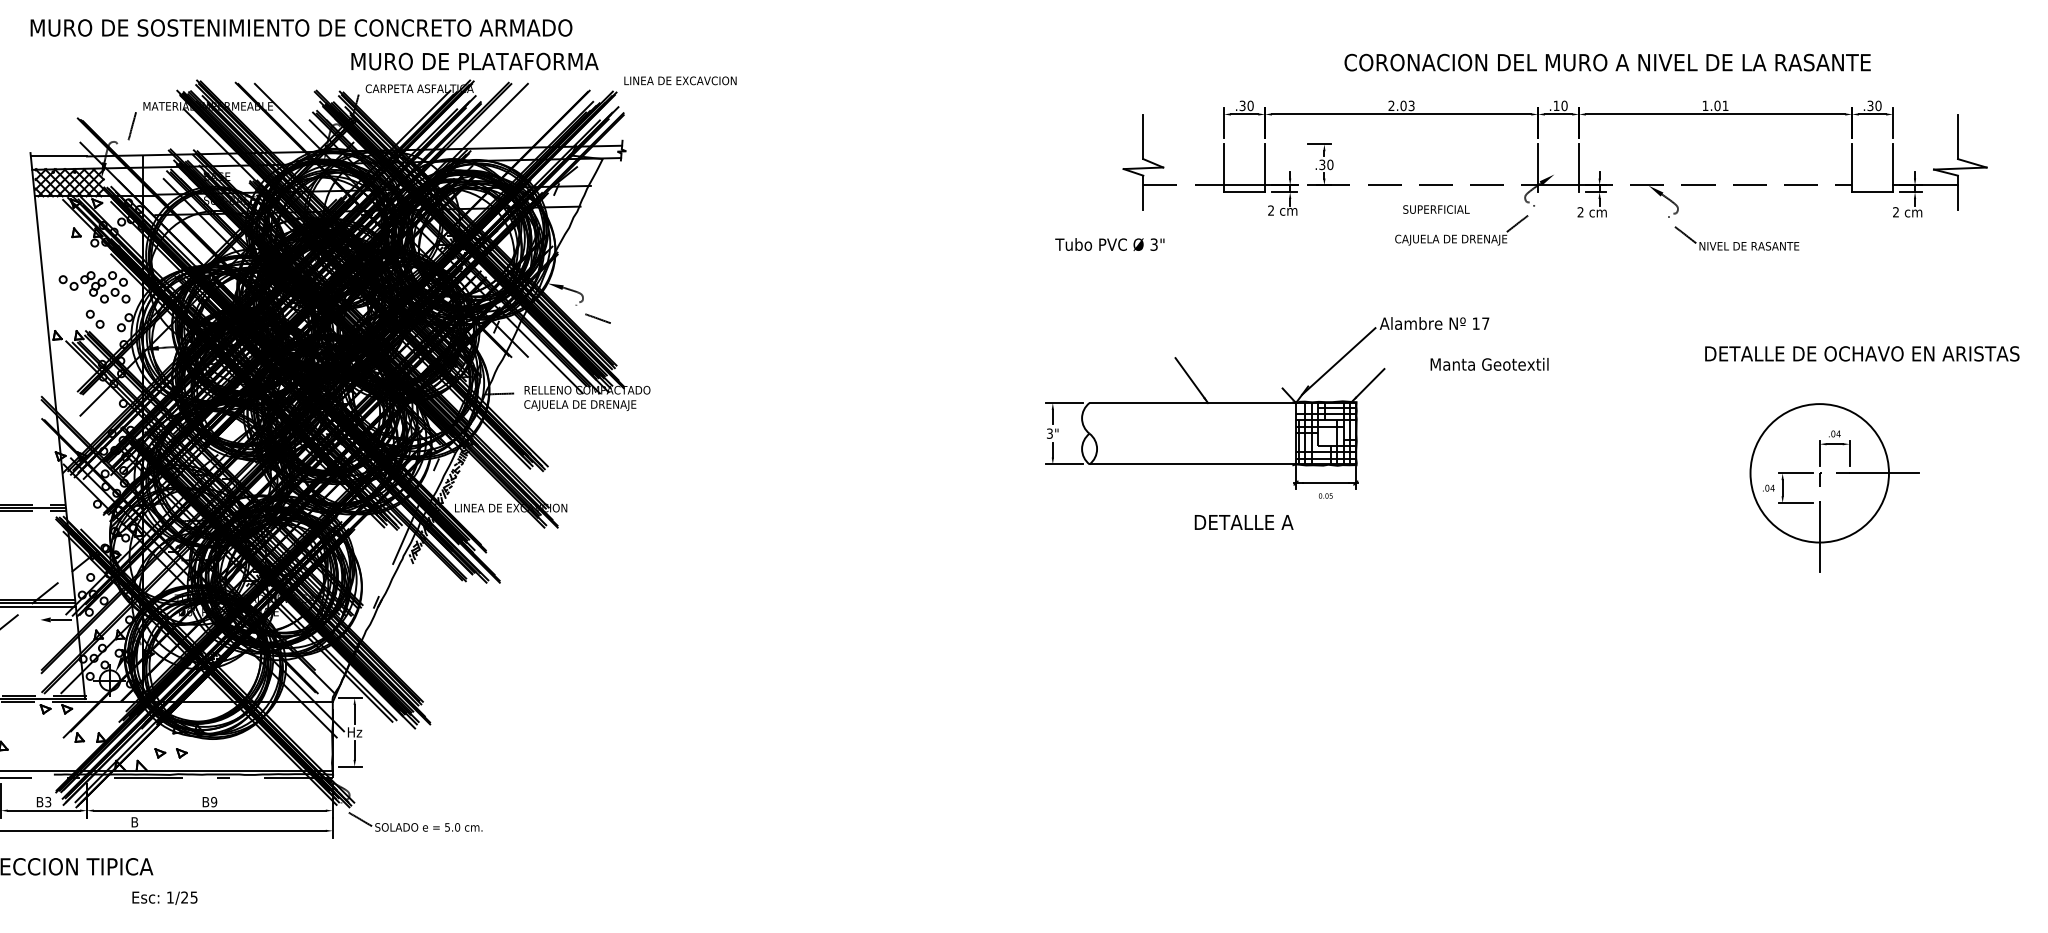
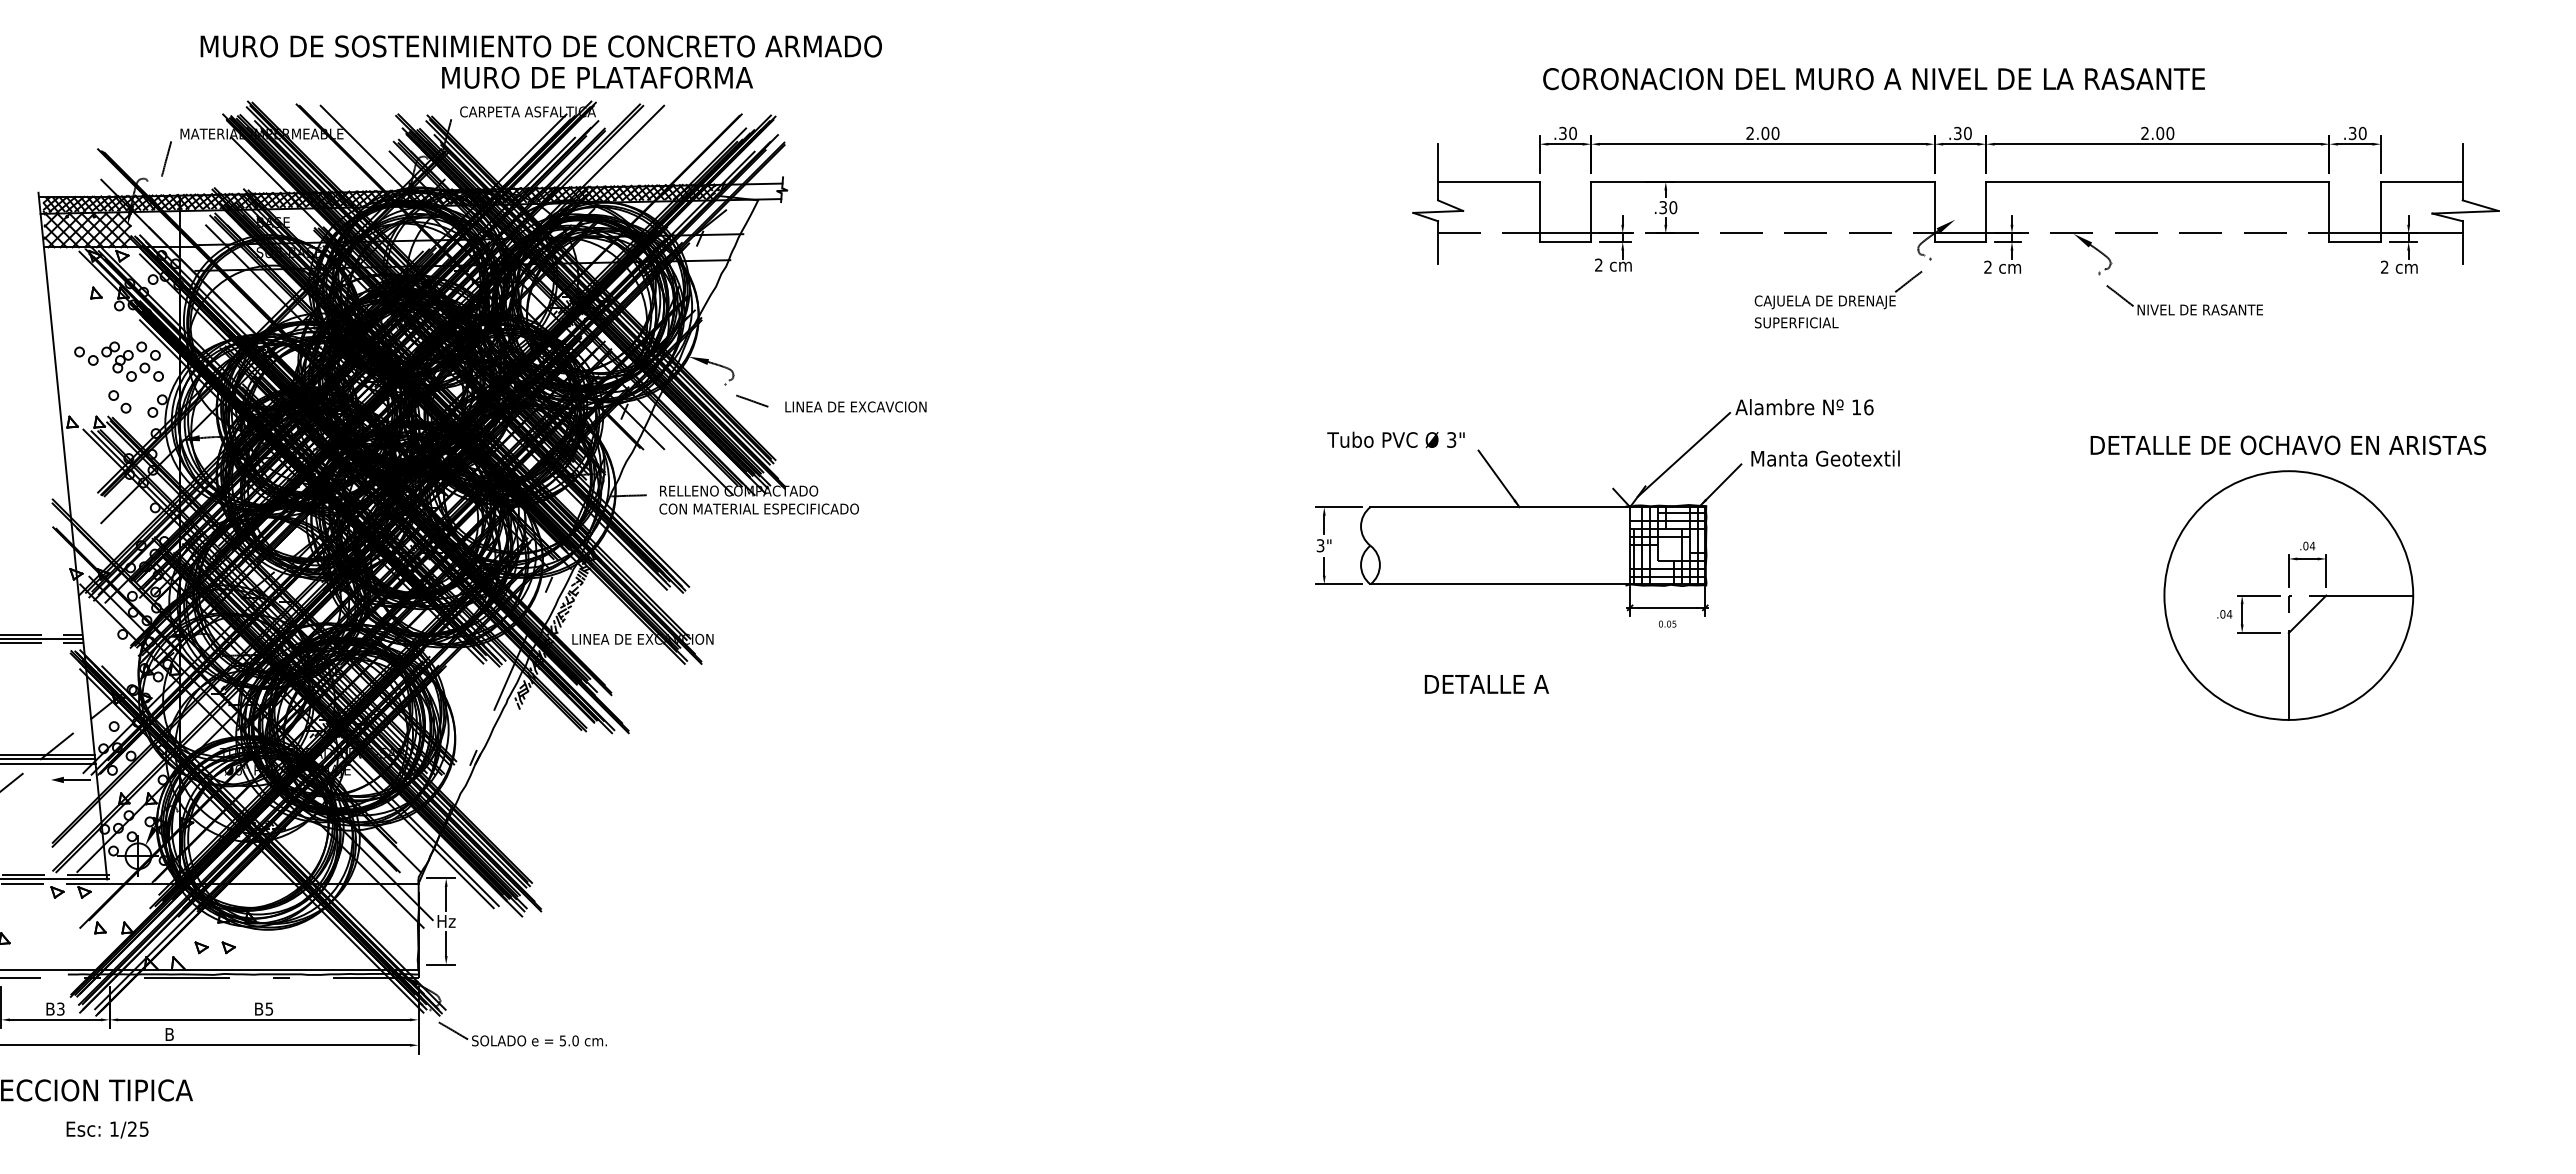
text: (300, 28) -> (540, 46), moved
text: (1607, 62) -> (1873, 79), moved
text: (680, 80) -> (855, 406), moved
text: (1411, 105) -> (1775, 133), 2.03 -> 2.00
text: (1556, 105) -> (1957, 133), .10 -> .30
text: (1715, 105) -> (2157, 133), 1.01 -> 2.00
line: (1183, 144) -> (1488, 181), added
line: (1401, 144) -> (1762, 181), added
line: (1715, 144) -> (2157, 181), added
line: (1925, 144) -> (2421, 181), added
hatch: (303, 156) -> (381, 197), added
line: (1871, 185) -> (2354, 233), added
line: (1558, 191) -> (1960, 241), added
text: (1436, 209) -> (1796, 322), moved
text: (1109, 244) -> (1395, 439), moved
text: (1485, 323) -> (1868, 407), 17 -> 16
text: (1862, 353) -> (2288, 445), moved
text: (1489, 364) -> (1825, 458), moved
text: (606, 405) -> (763, 510), CAJUELA DE DRENAJE -> CON MATERIAL ESPECIFICADO
circle: (1819, 473) -> (2288, 595), size x1.43
line: (1834, 488) -> (2307, 614), added
text: (1243, 522) -> (1486, 684), moved
text: (214, 801) -> (269, 1008), B9 -> B5
text: (164, 897) -> (107, 1129), moved

